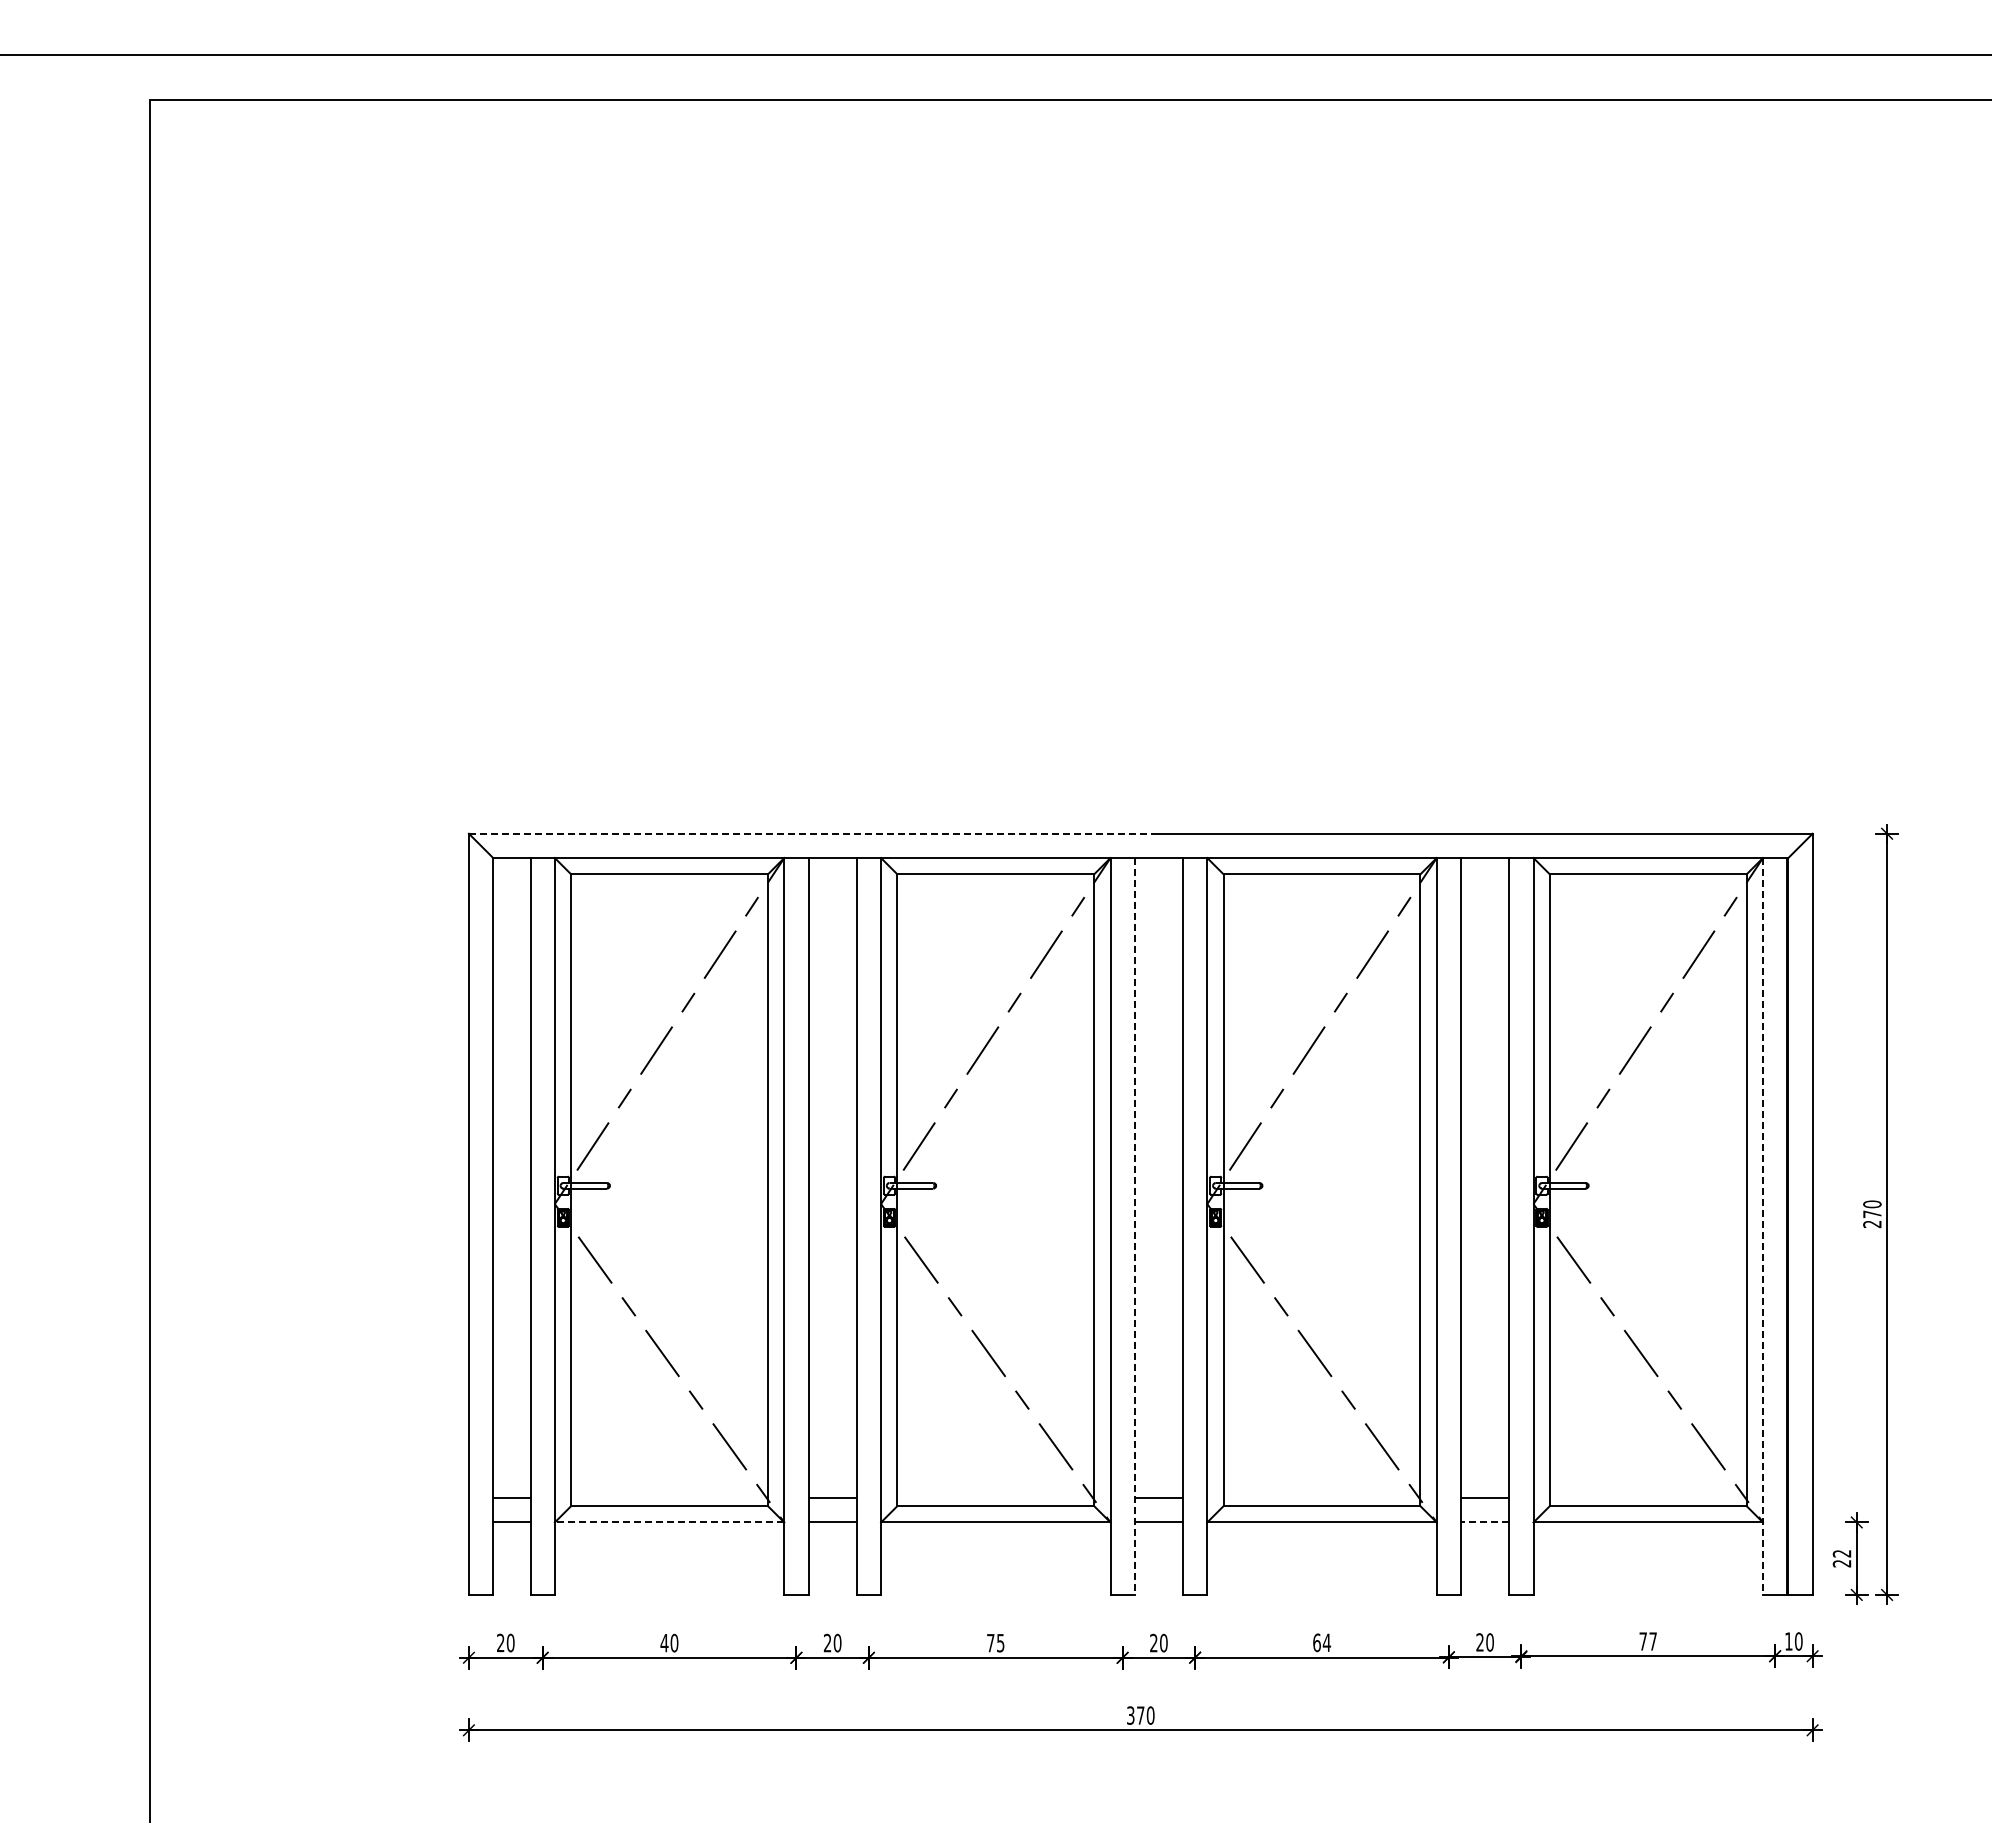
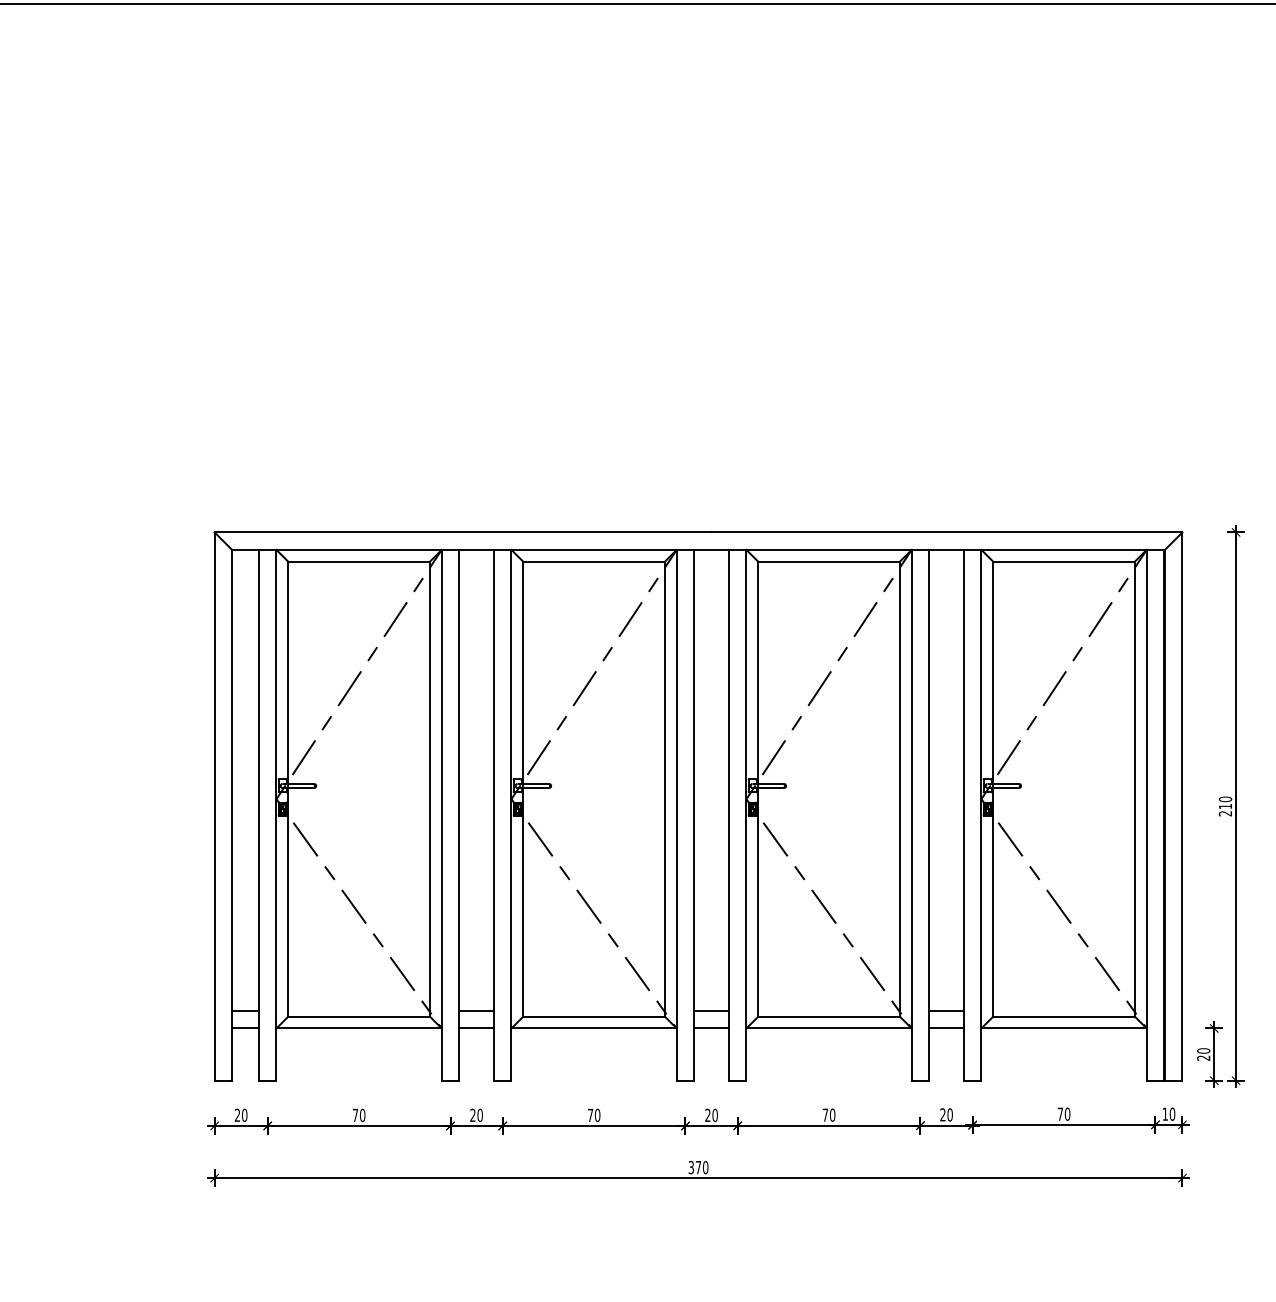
line: (812, 833) -> (462, 532), dashed -> solid
text: (1872, 1213) -> (1225, 805), 270 -> 210
line: (1134, 1226) -> (694, 815), dashed -> solid
line: (1762, 1226) -> (1146, 815), dashed -> solid
line: (669, 1522) -> (359, 1028), dashed -> solid
line: (1484, 1522) -> (946, 1028), dashed -> solid
text: (1841, 1553) -> (1203, 1050), 22 -> 20
text: (1653, 1641) -> (1067, 1114), 77 -> 70
text: (1000, 1642) -> (597, 1114), 75 -> 70
text: (1322, 1642) -> (829, 1114), 64 -> 70
text: (664, 1643) -> (355, 1115), 40 -> 70

